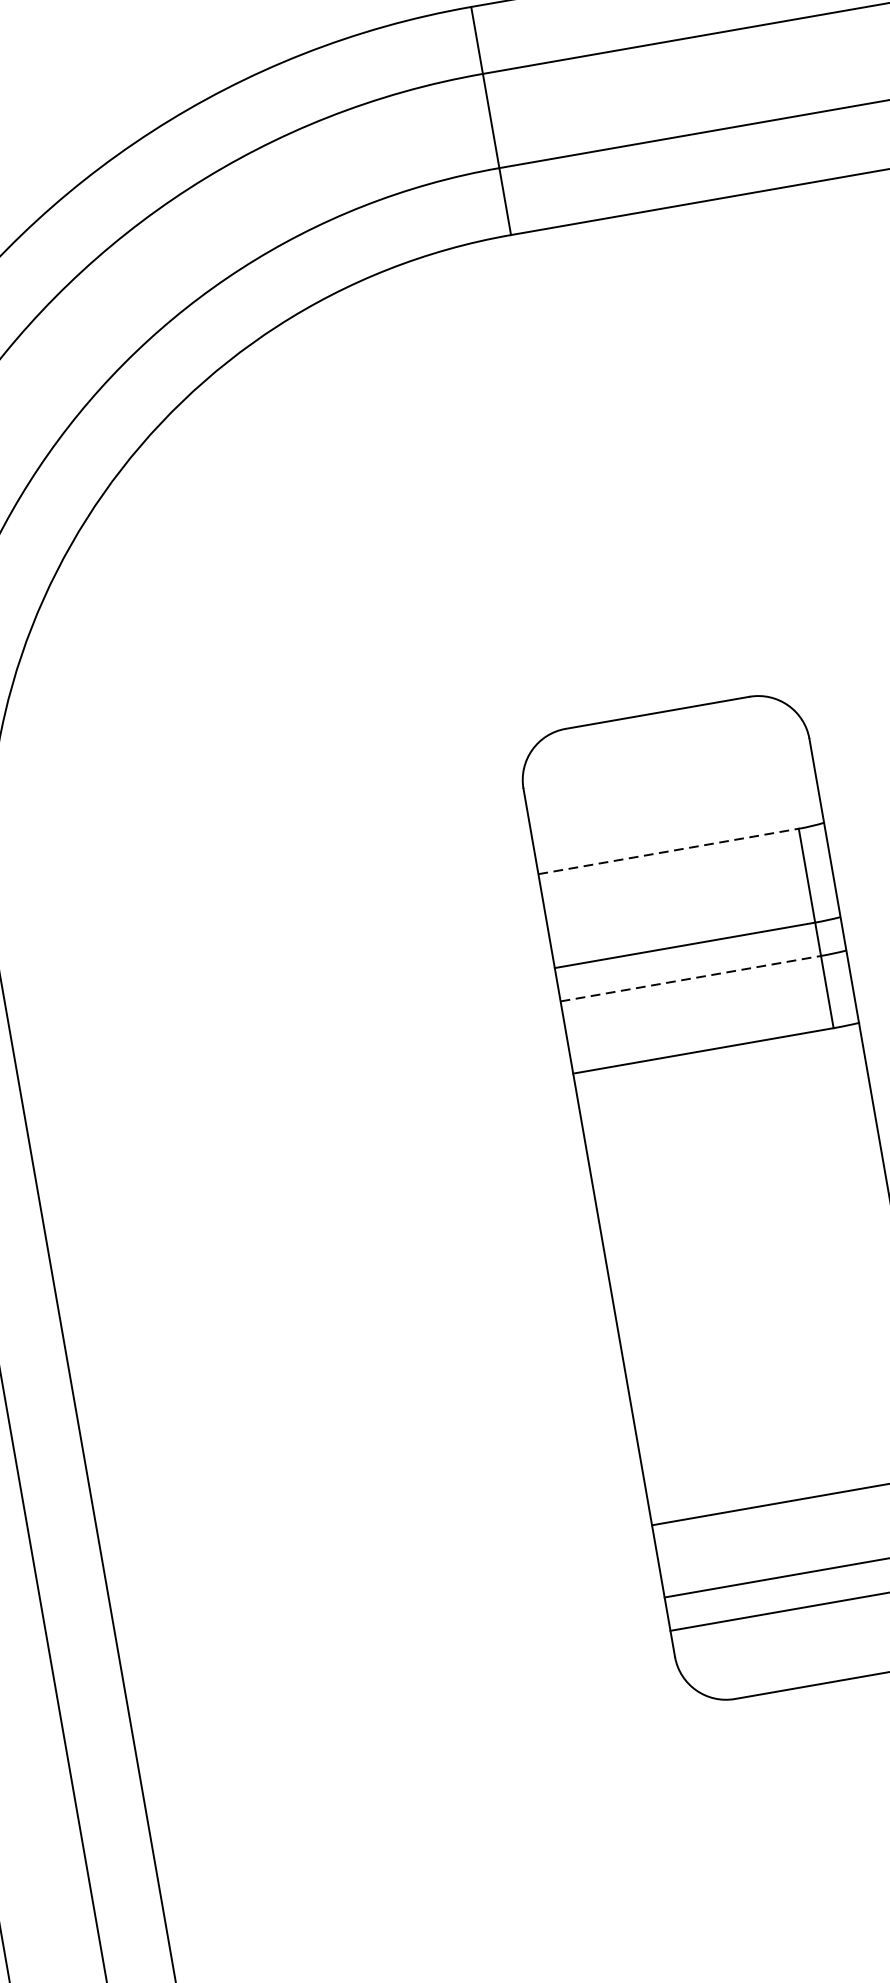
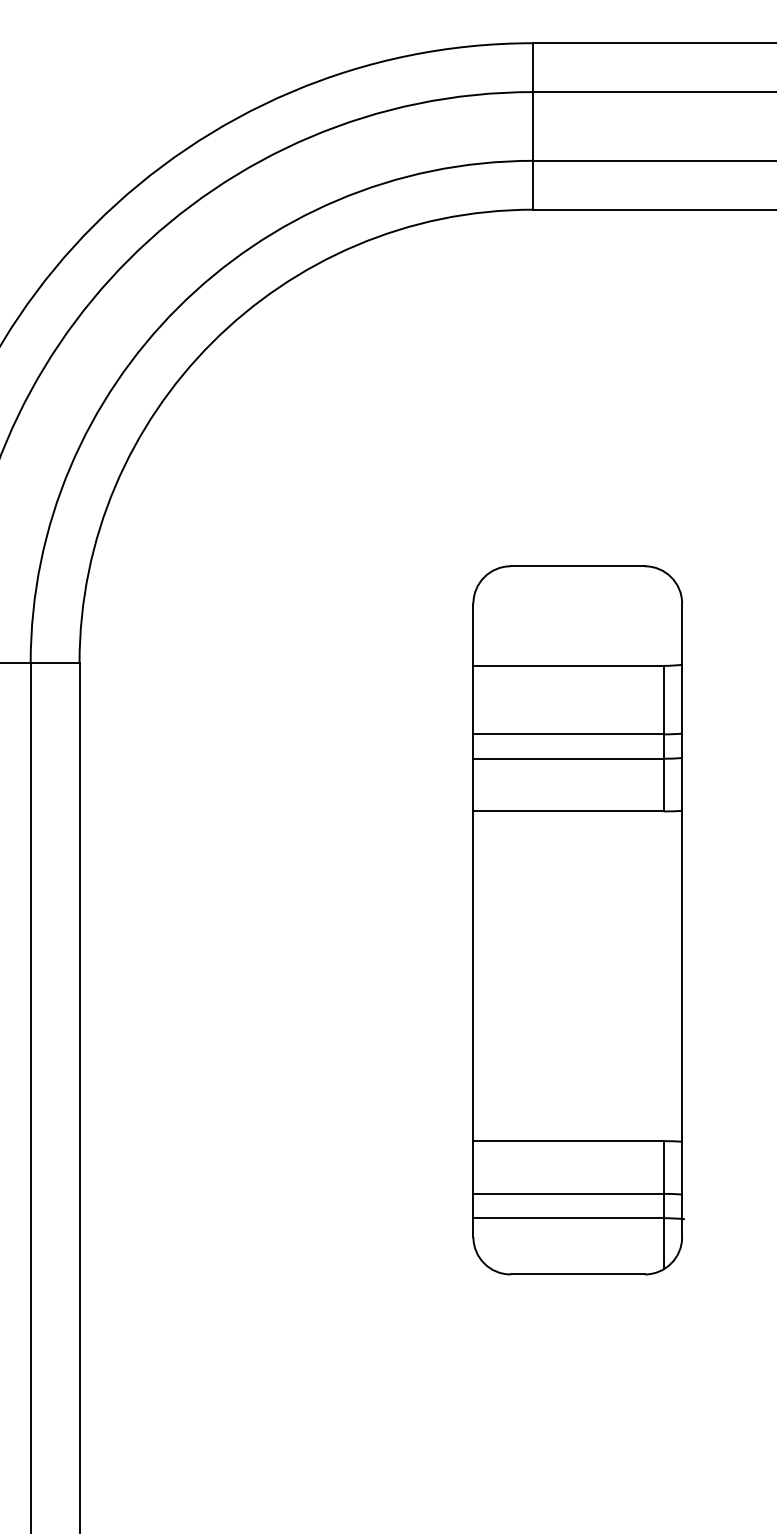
line: (668, 850) -> (568, 665), dashed -> solid
line: (690, 978) -> (568, 758), dashed -> solid

